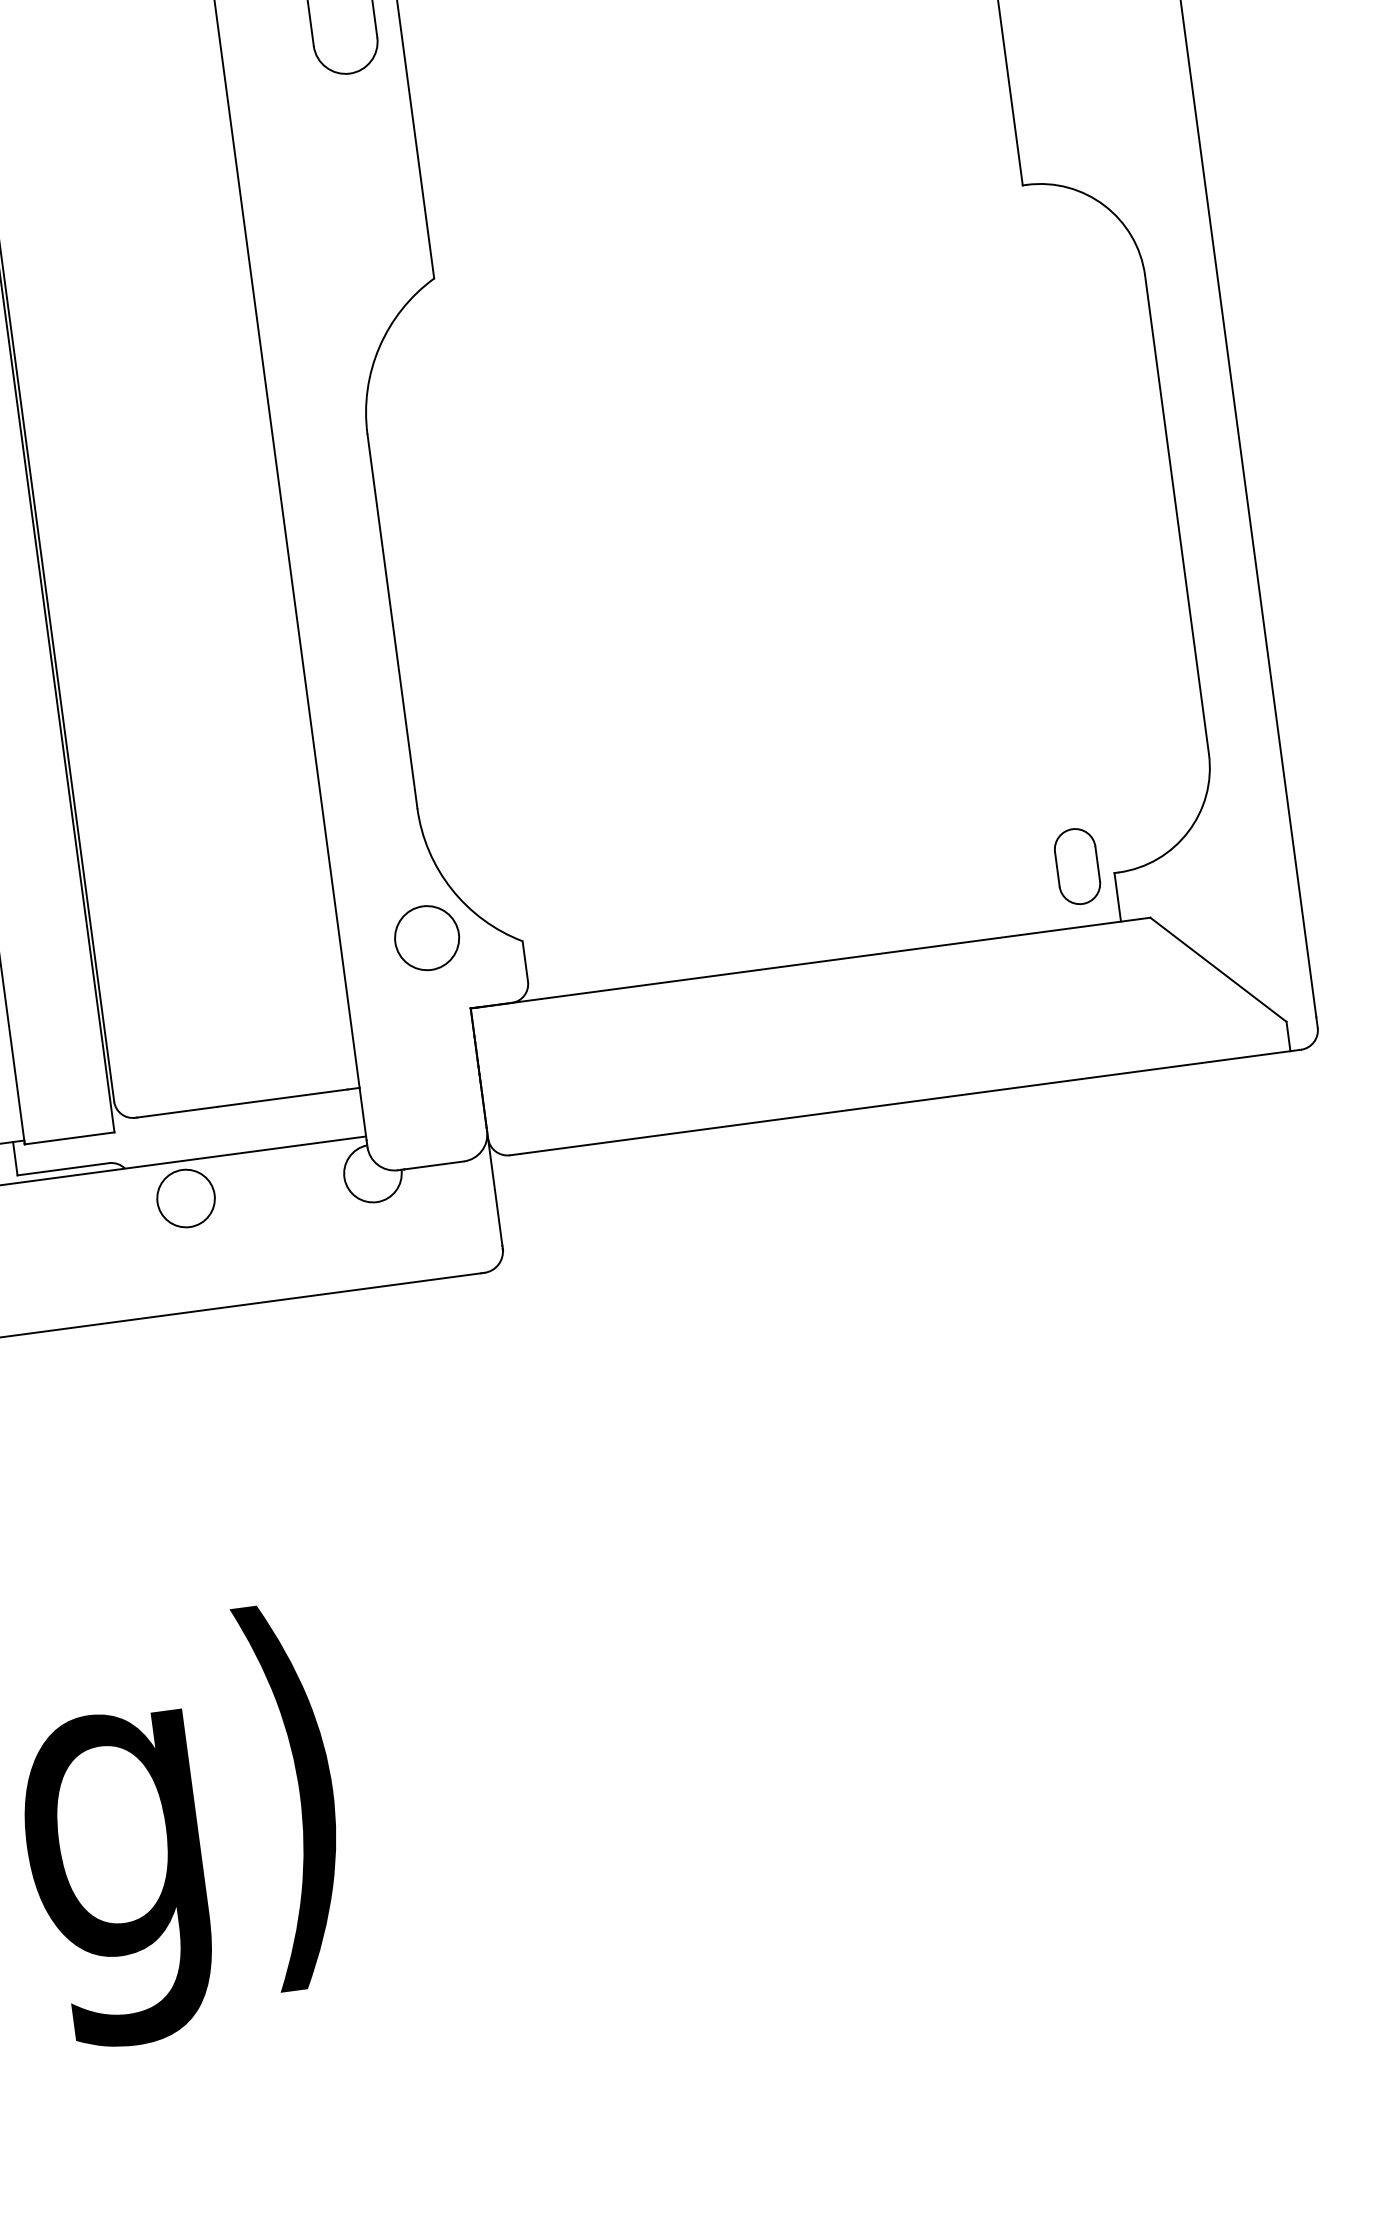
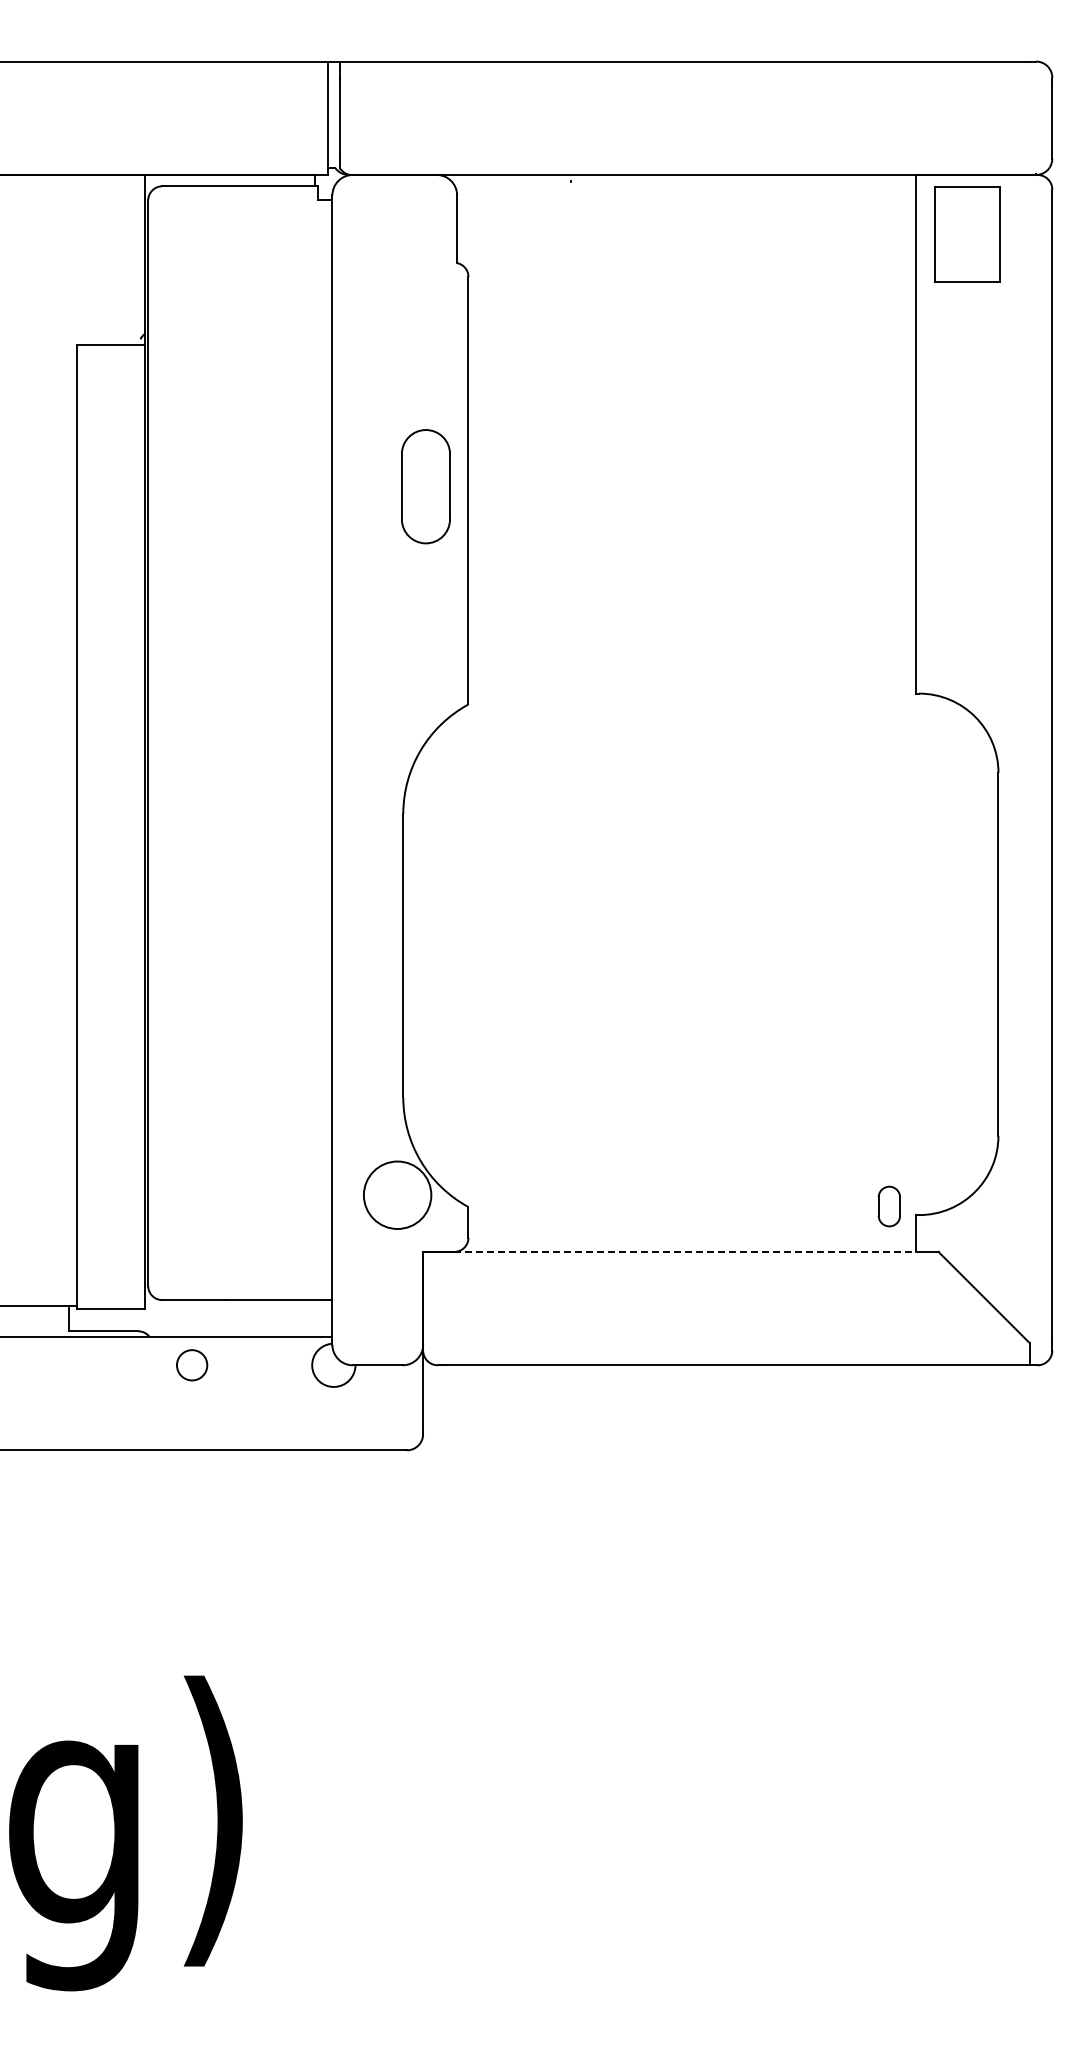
part: (1077, 866) -> (889, 1206), size x0.7
circle: (427, 938) -> (397, 1195), size x1.4
line: (816, 961) -> (685, 1251), solid -> dashed
circle: (185, 1197) -> (191, 1364), size x0.7

